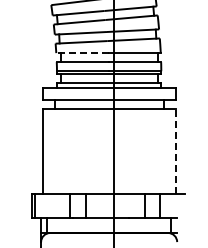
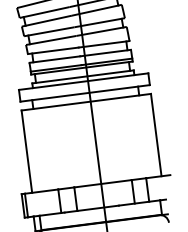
line: (81, 53) -> (52, 51), dashed -> solid
line: (175, 151) -> (156, 134), dashed -> solid

